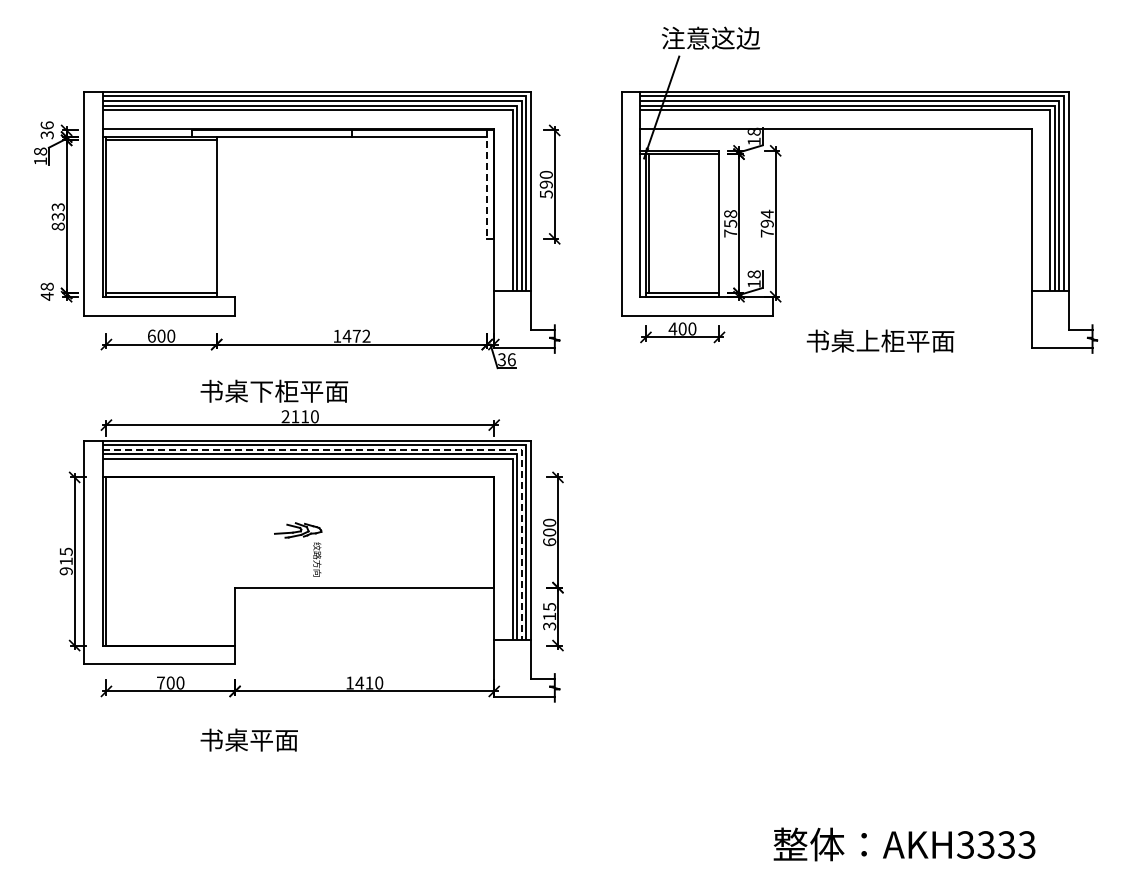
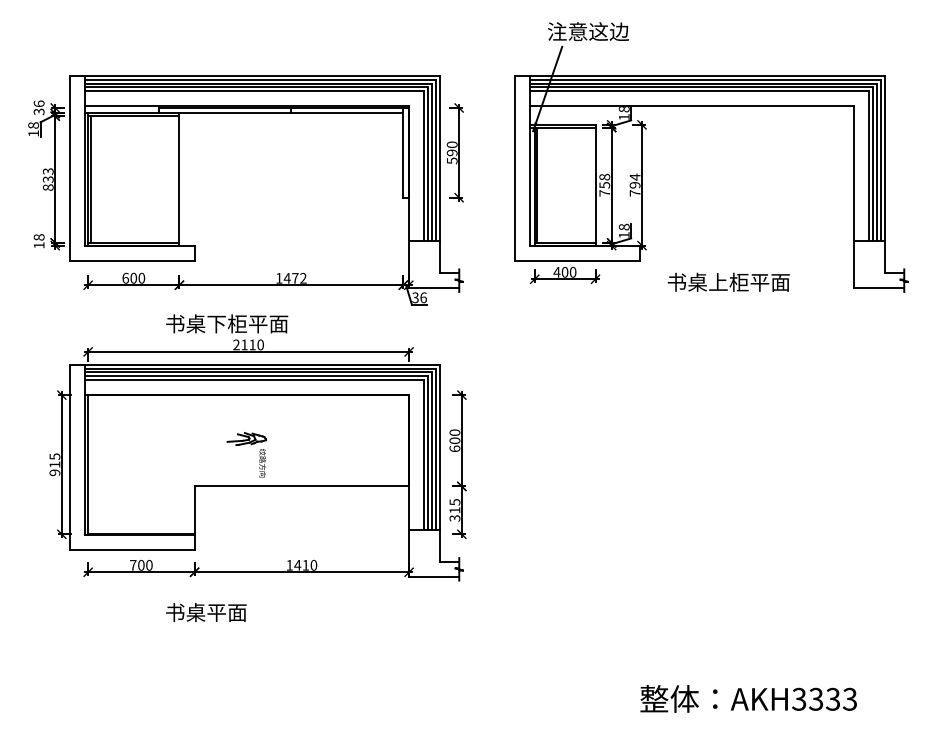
line: (487, 185) -> (403, 153), dashed -> solid
line: (109, 216) -> (90, 179), added
text: (46, 296) -> (38, 245), 48 -> 18
line: (408, 449) -> (338, 372), dashed -> solid

